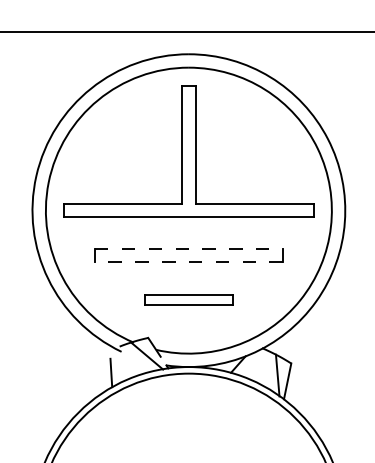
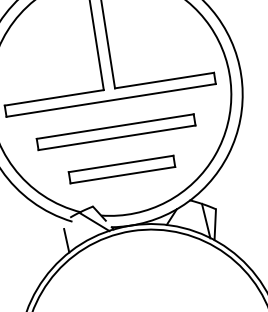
line: (188, 248) -> (114, 126), dashed -> solid
line: (188, 262) -> (116, 138), dashed -> solid
part: (188, 299) -> (121, 169), size x1.43

